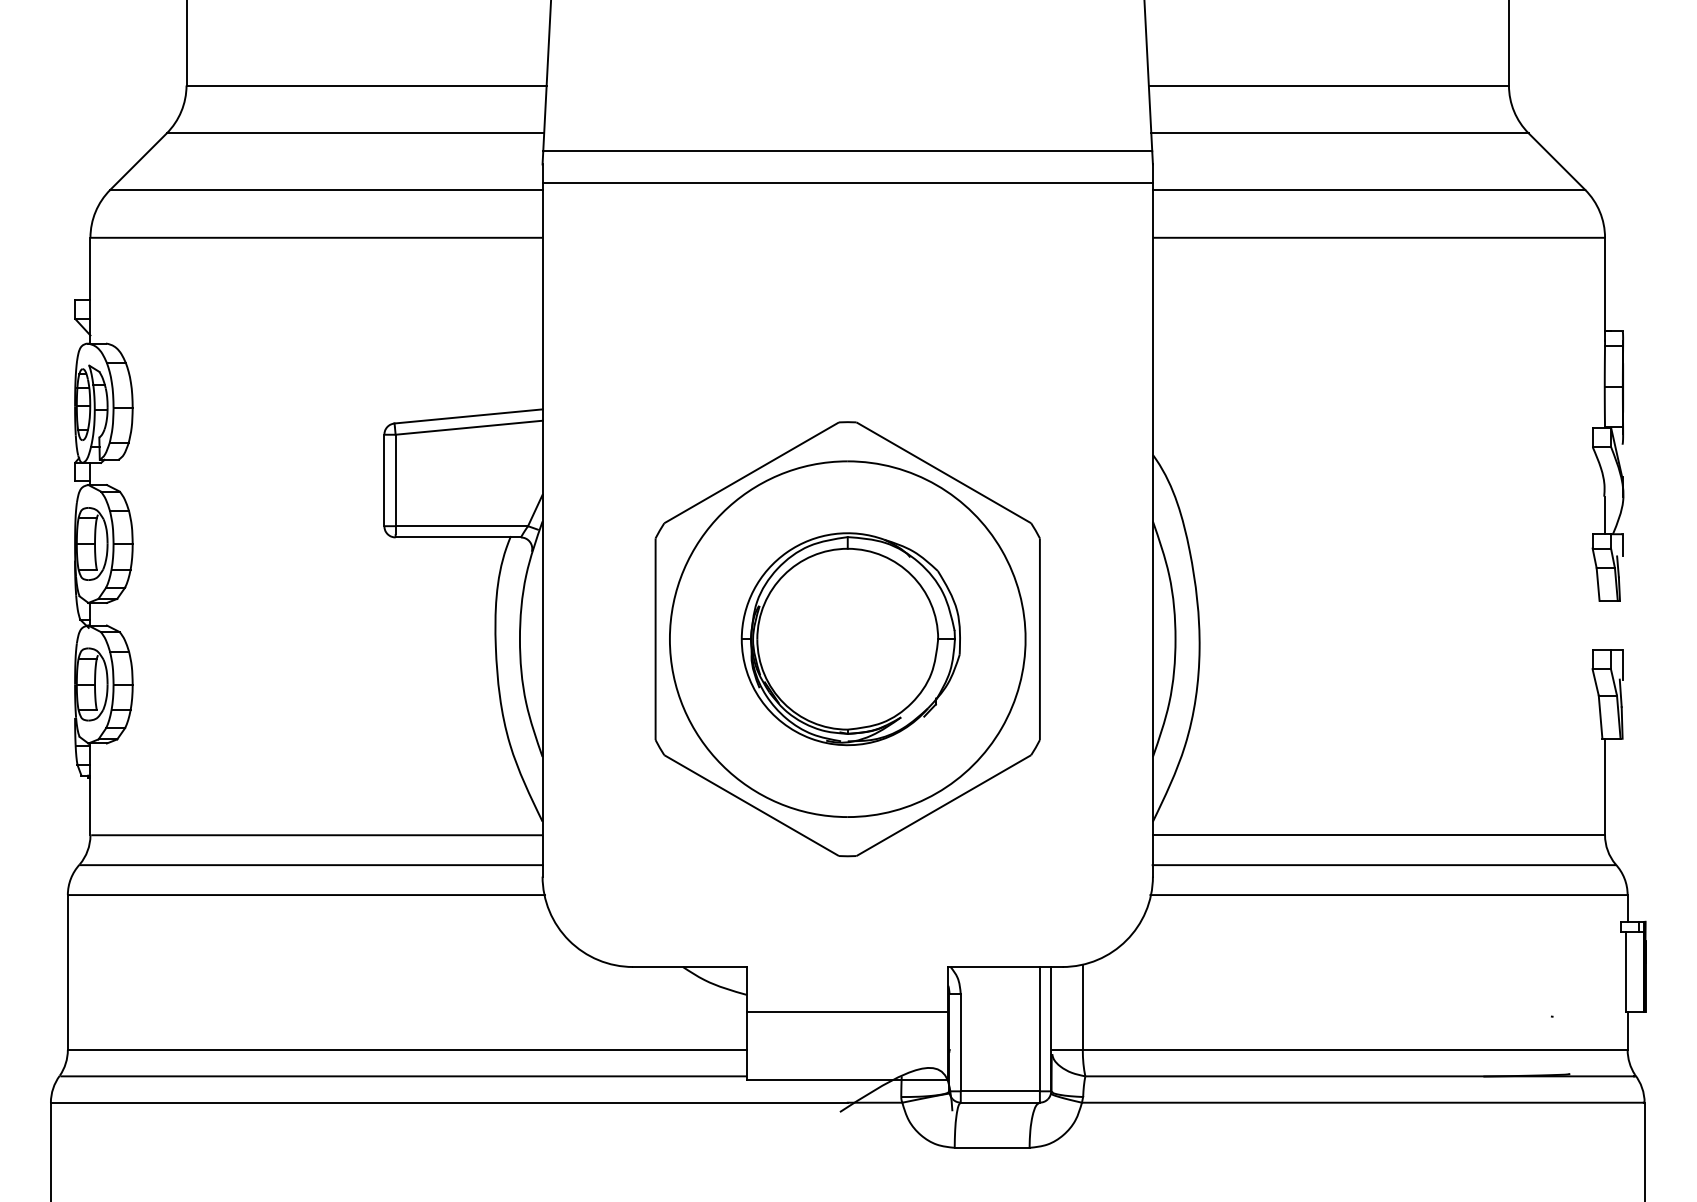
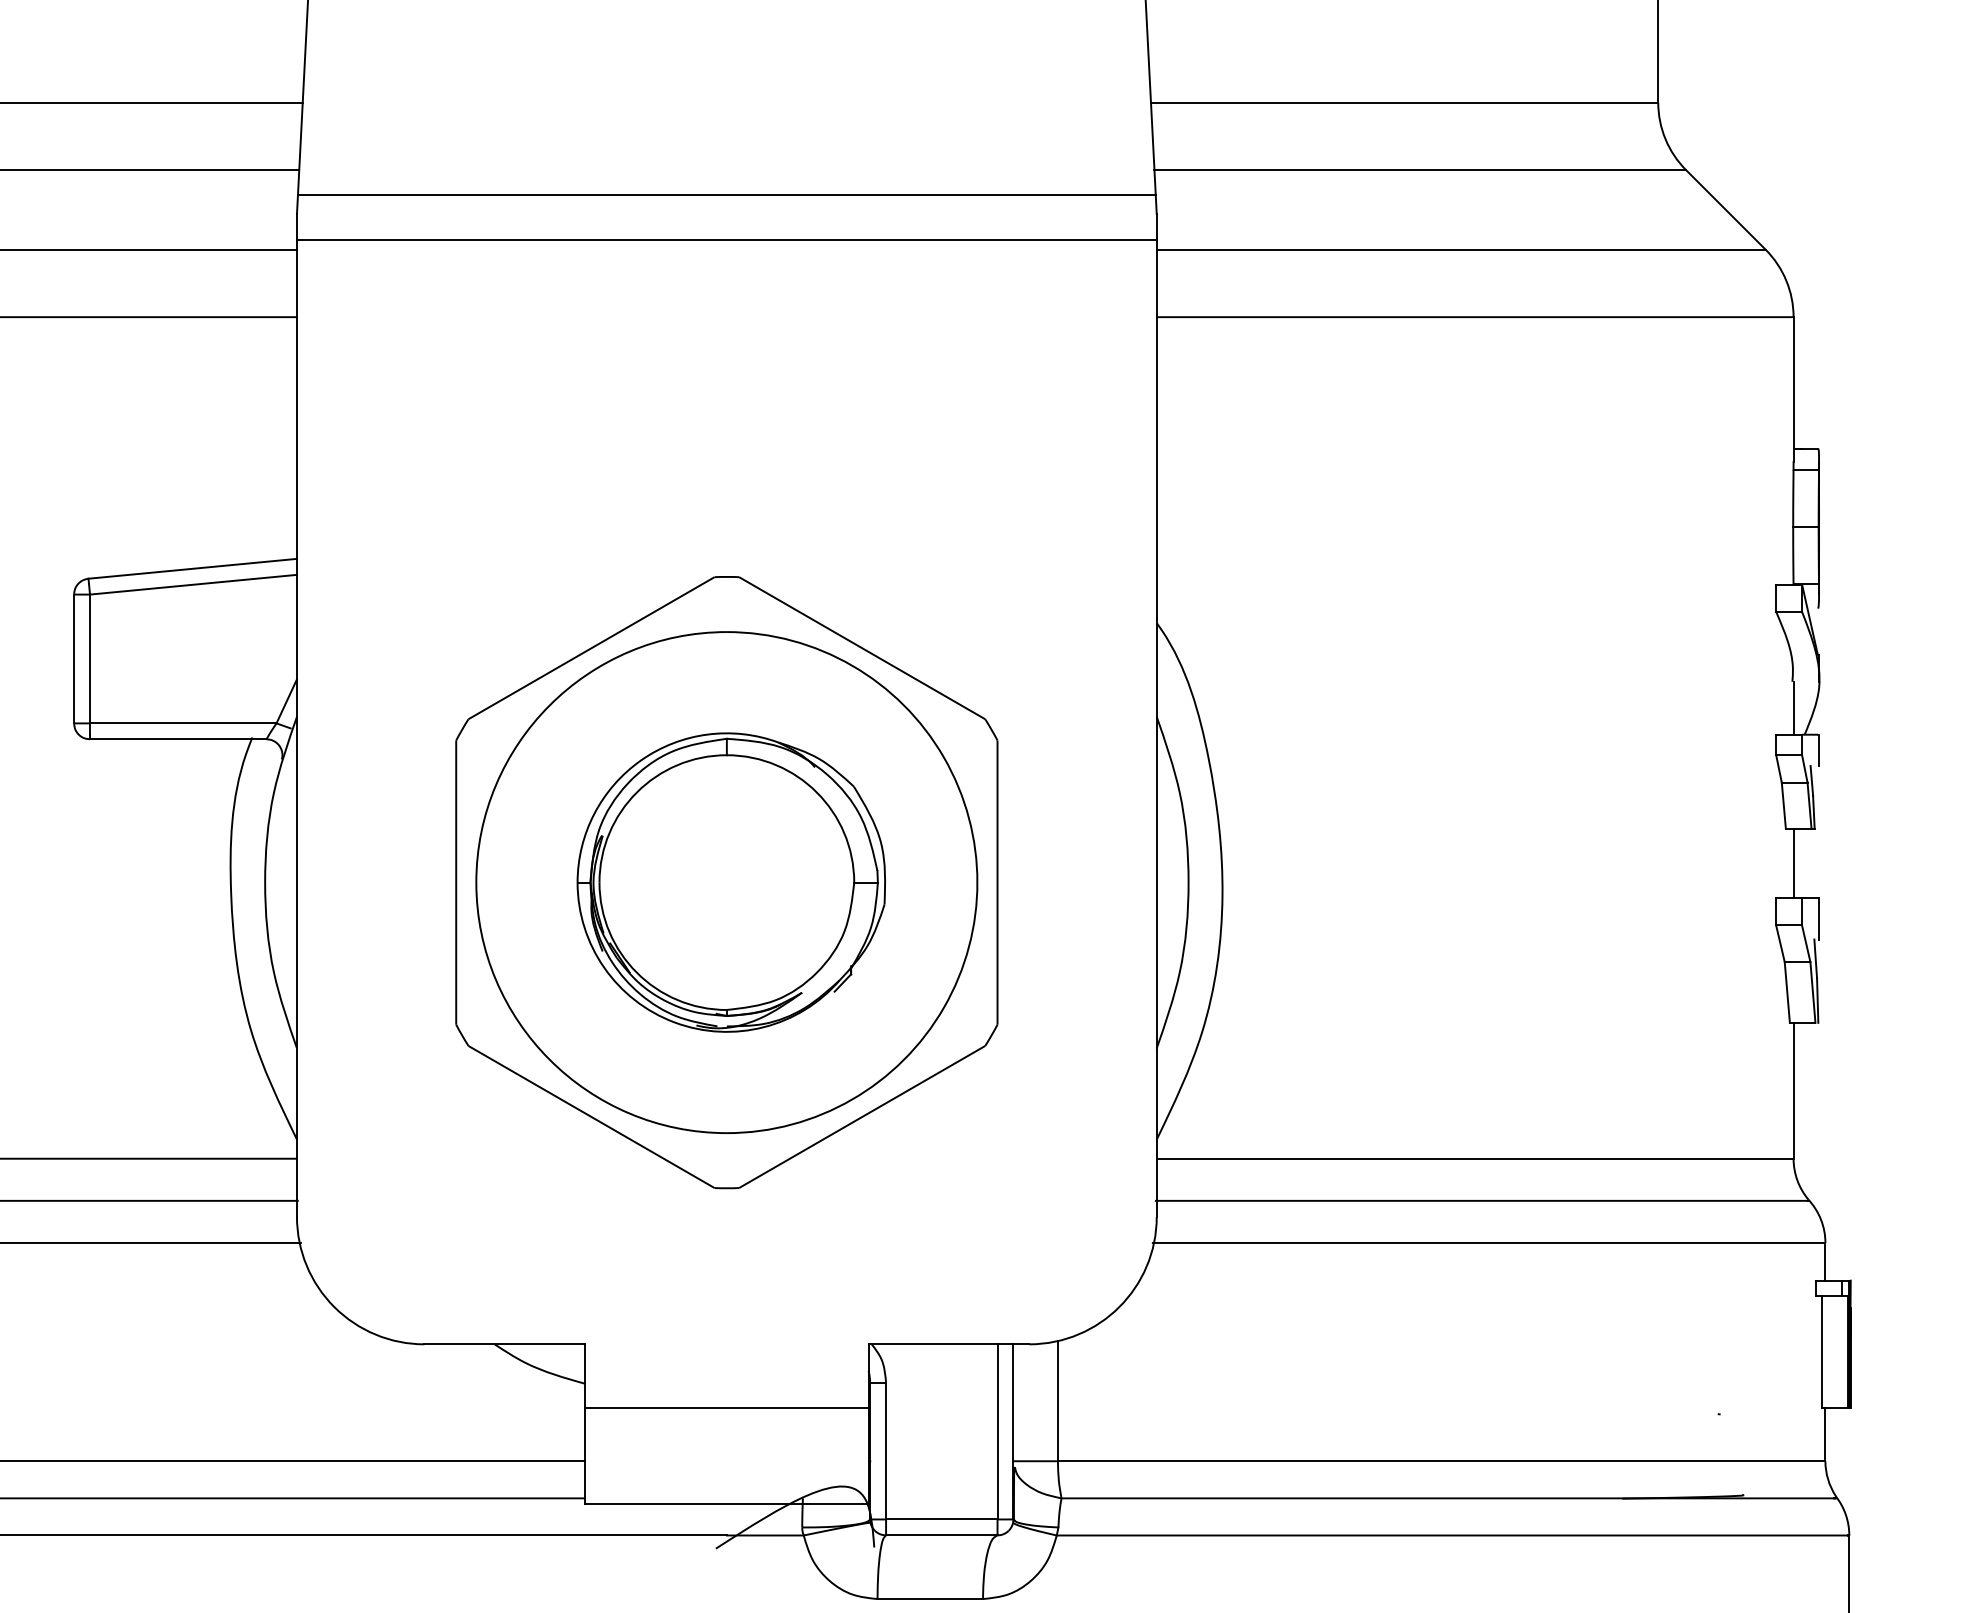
line: (1605, 624) -> (1794, 861), added

